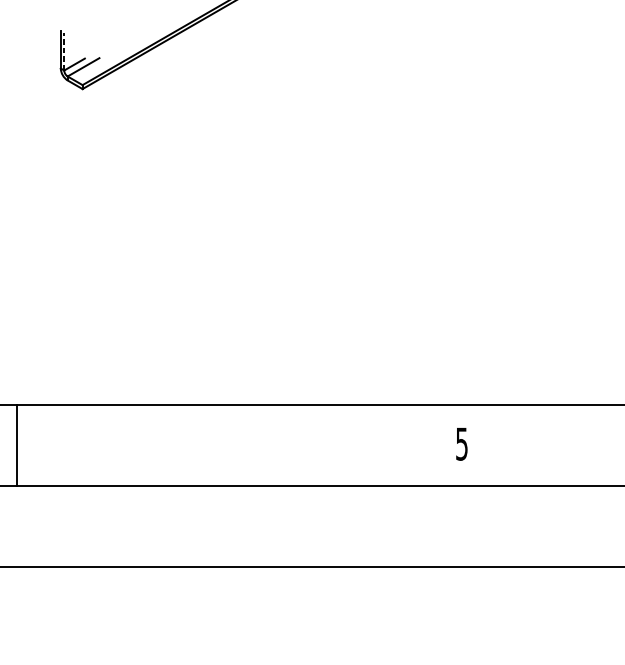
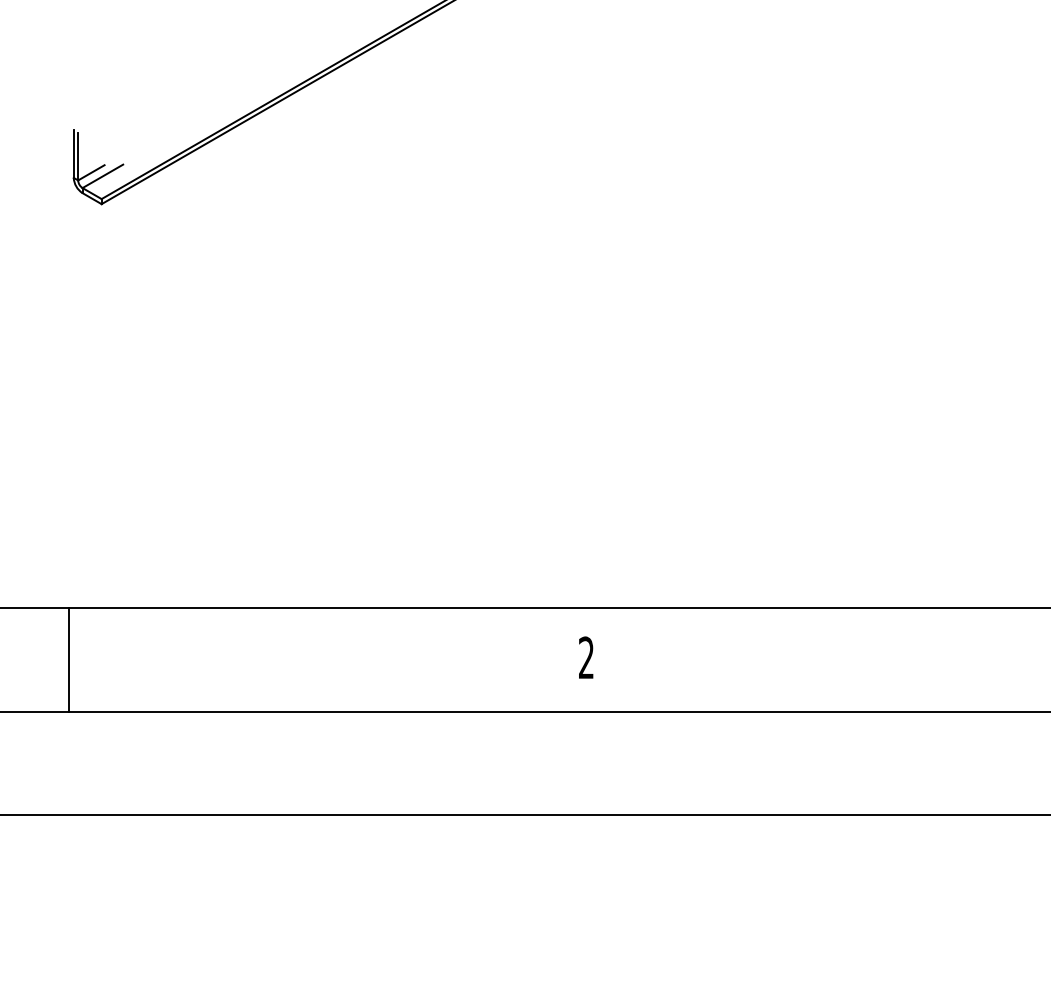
line: (64, 51) -> (78, 156), dashed -> solid
text: (462, 443) -> (586, 657), 5 -> 2
line: (16, 445) -> (69, 659), moved

